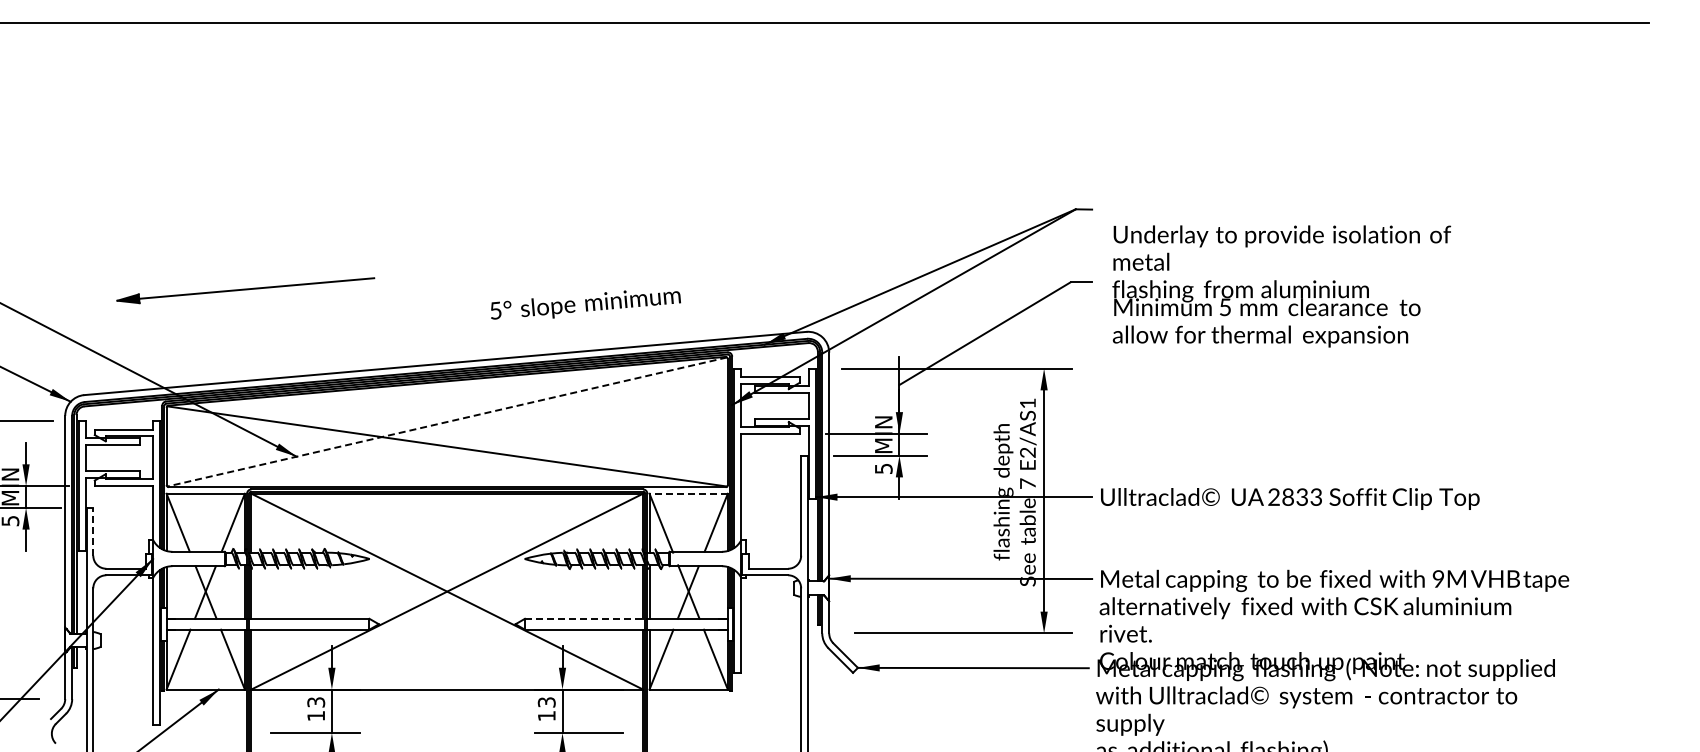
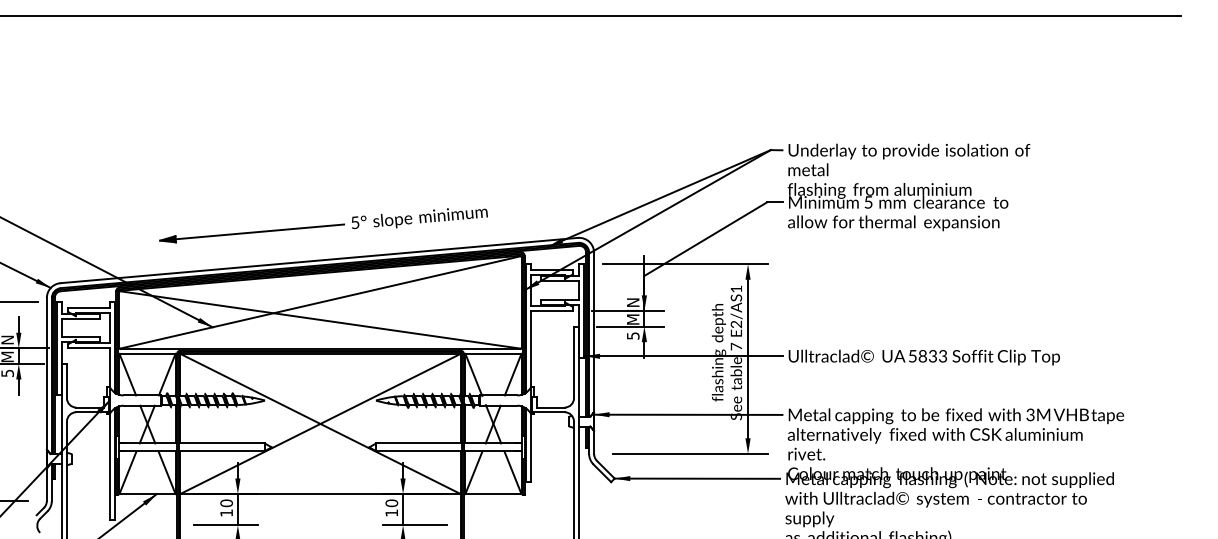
text: (1281, 286) -> (908, 187), moved
part: (245, 290) -> (251, 233), moved
line: (446, 422) -> (319, 302), dashed -> solid
line: (688, 493) -> (493, 353), dashed -> solid
text: (1273, 496) -> (912, 355), 2833 -> 5833
line: (93, 531) -> (67, 380), dashed -> solid
text: (1438, 578) -> (1030, 414), 9M -> 3M
line: (585, 618) -> (419, 443), dashed -> solid
text: (316, 702) -> (226, 503), 13 -> 10
text: (546, 702) -> (391, 503), 13 -> 10

